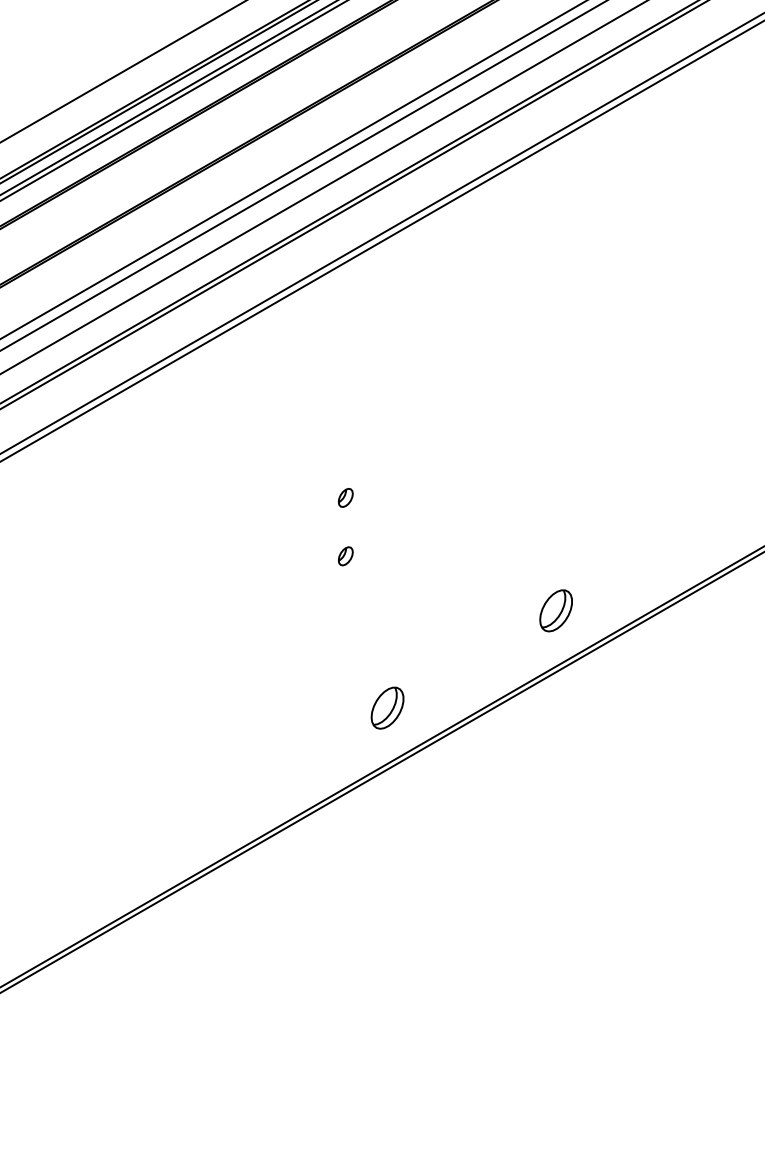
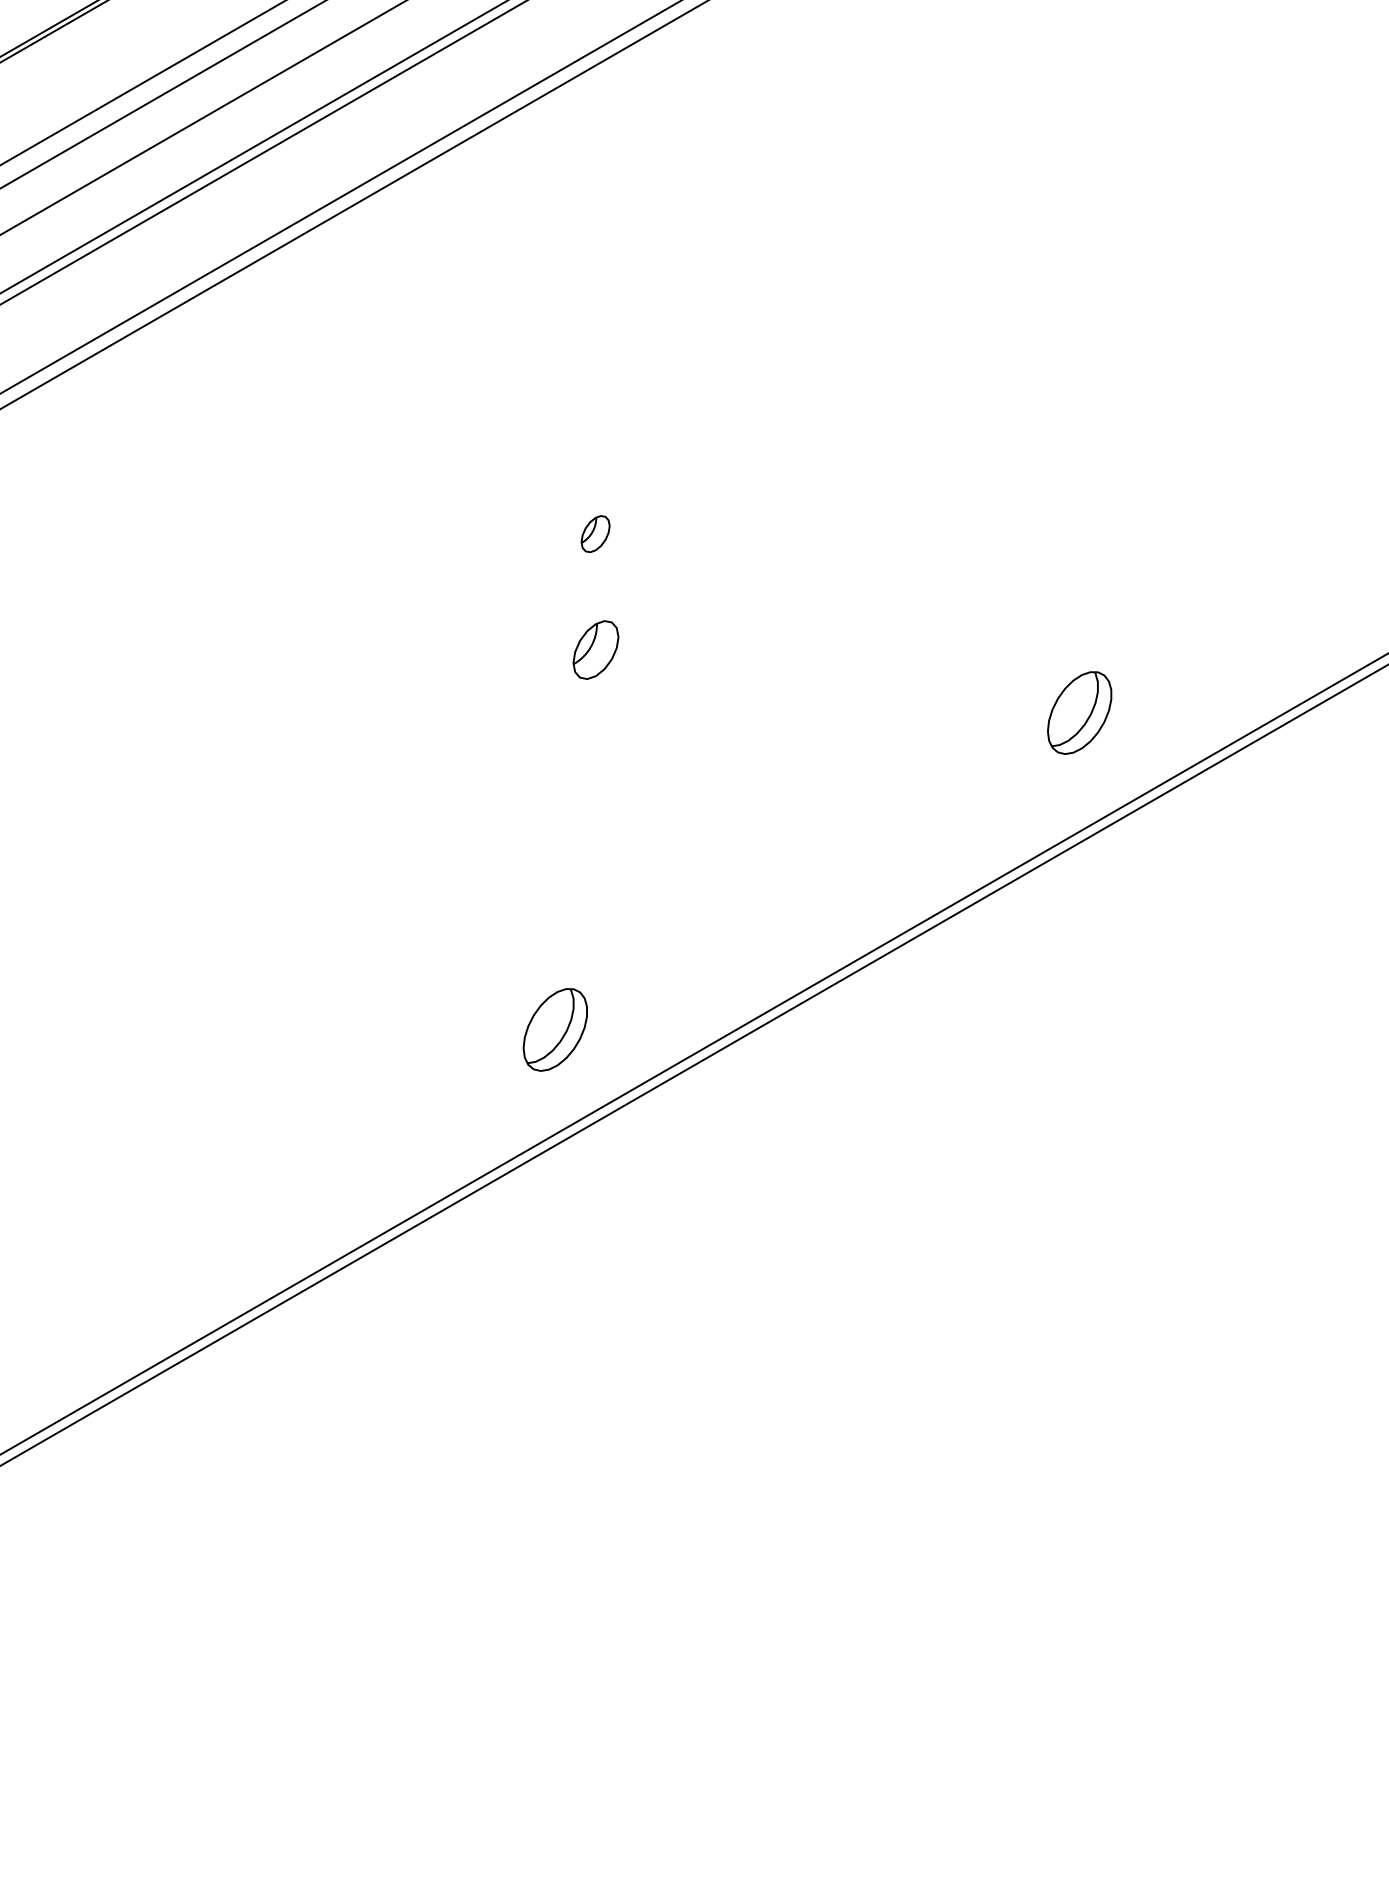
part: (345, 556) -> (595, 650), size x1.6
part: (555, 610) -> (1078, 712), moved
part: (387, 707) -> (555, 1028), moved

